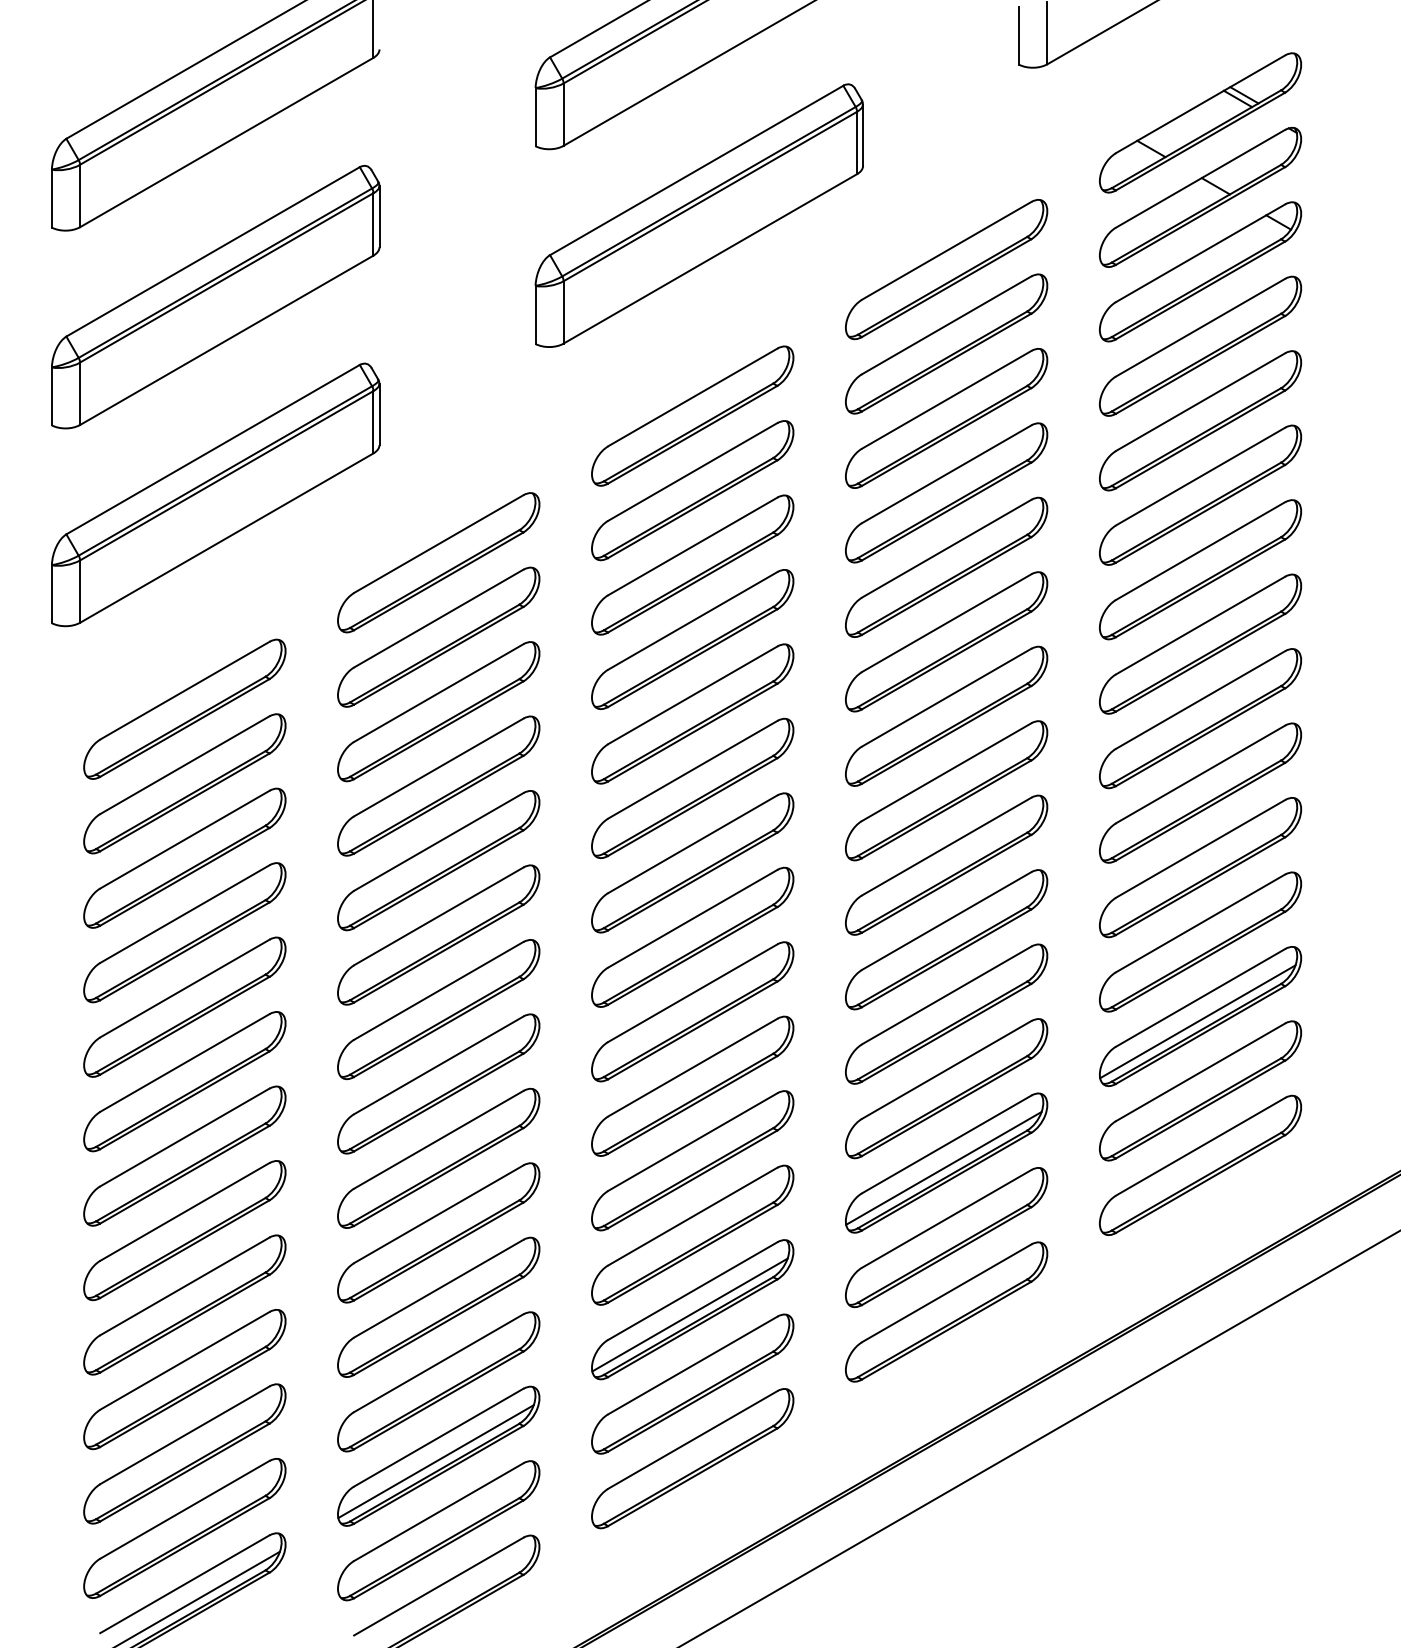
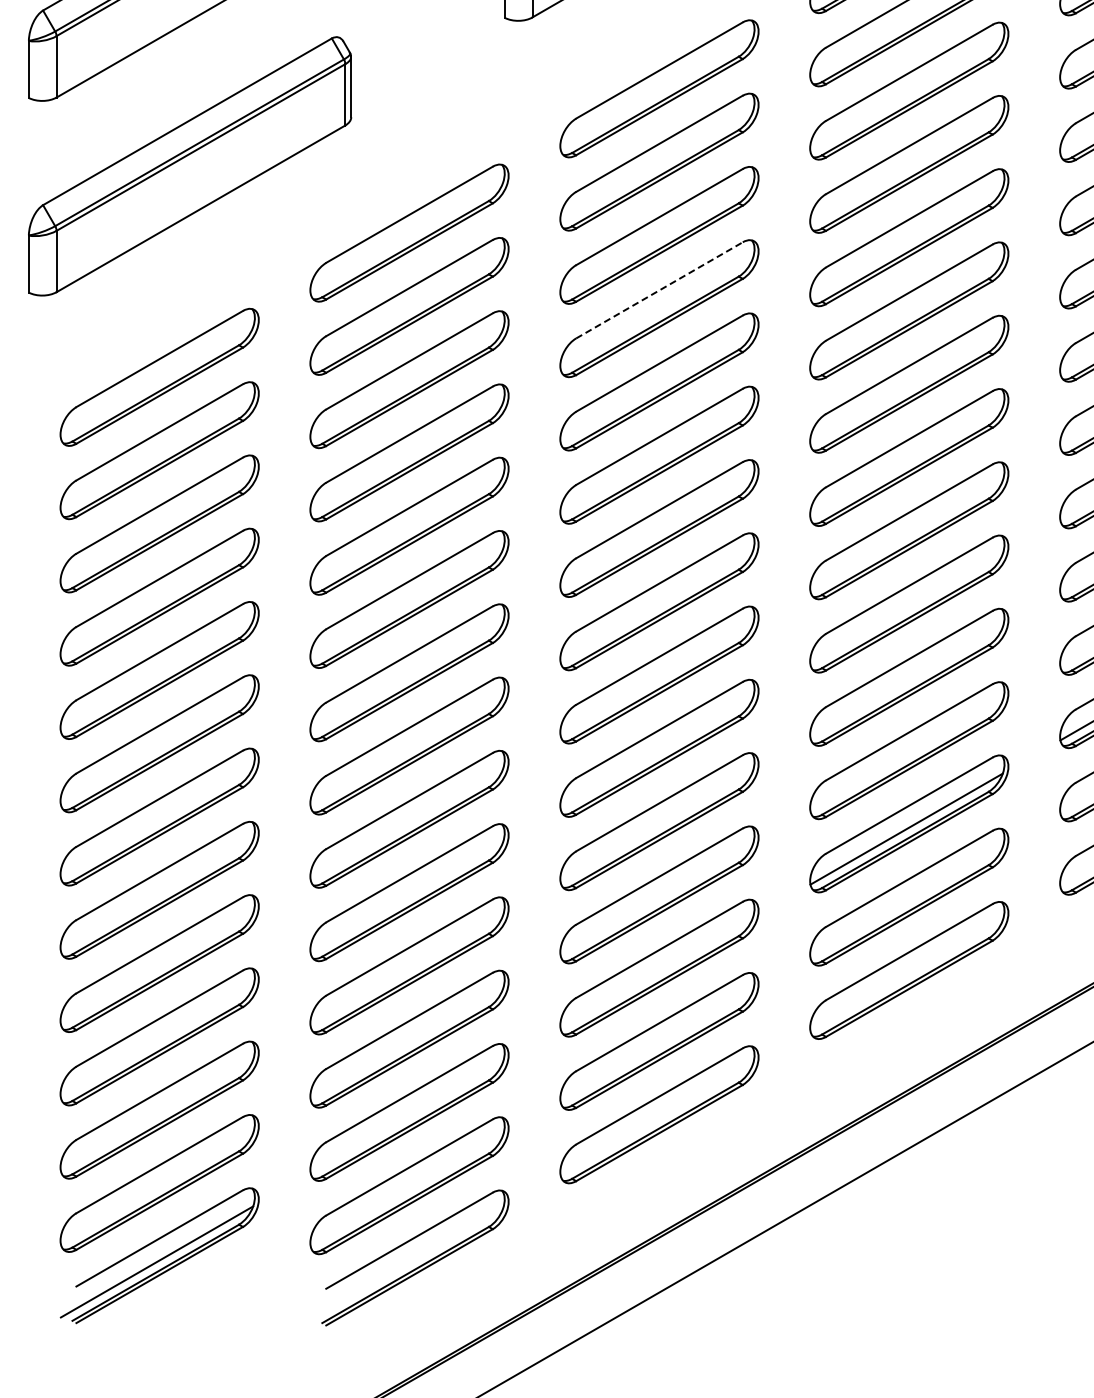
line: (692, 620) -> (659, 289), solid -> dashed
line: (689, 1314) -> (656, 972), removed
line: (435, 1461) -> (406, 1117), removed

